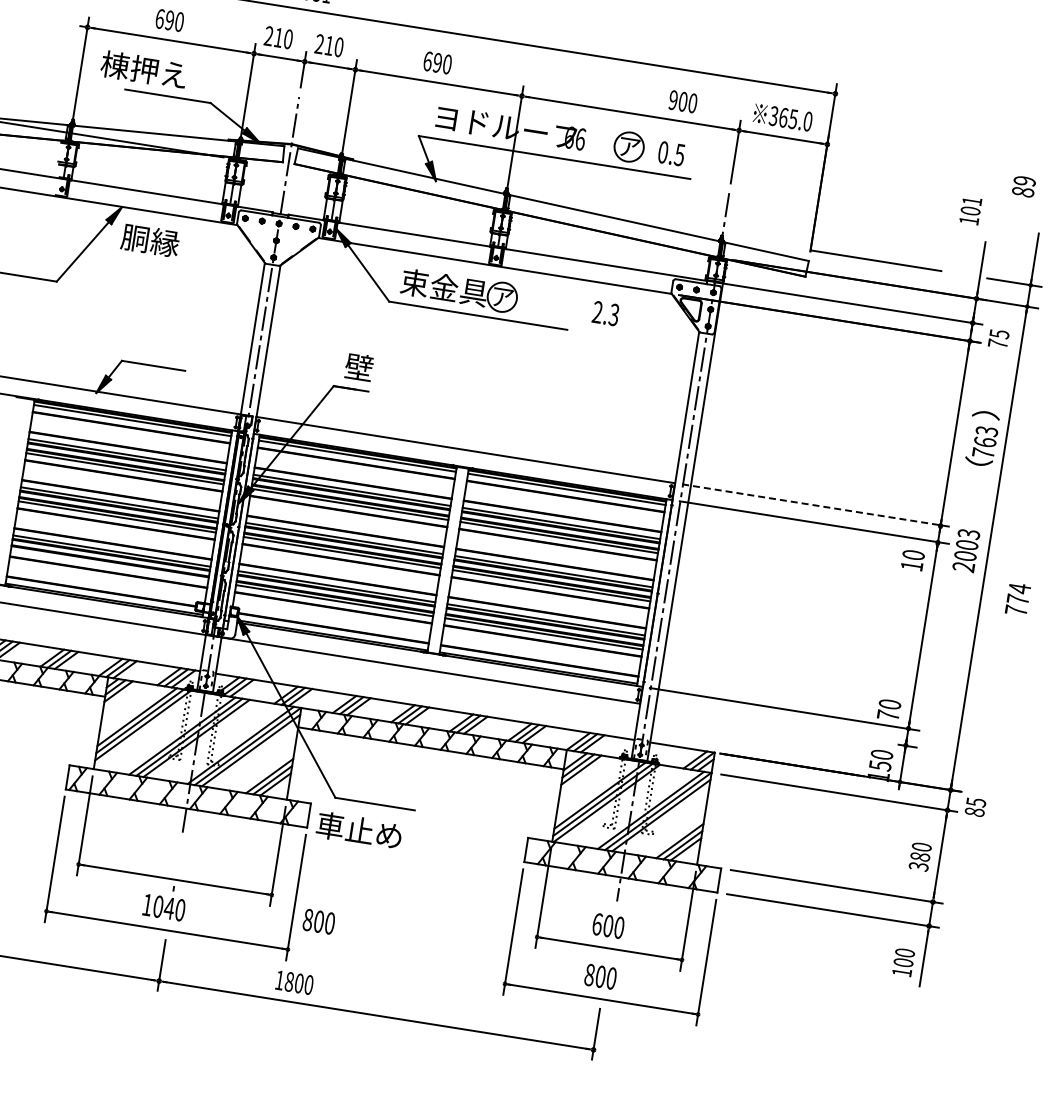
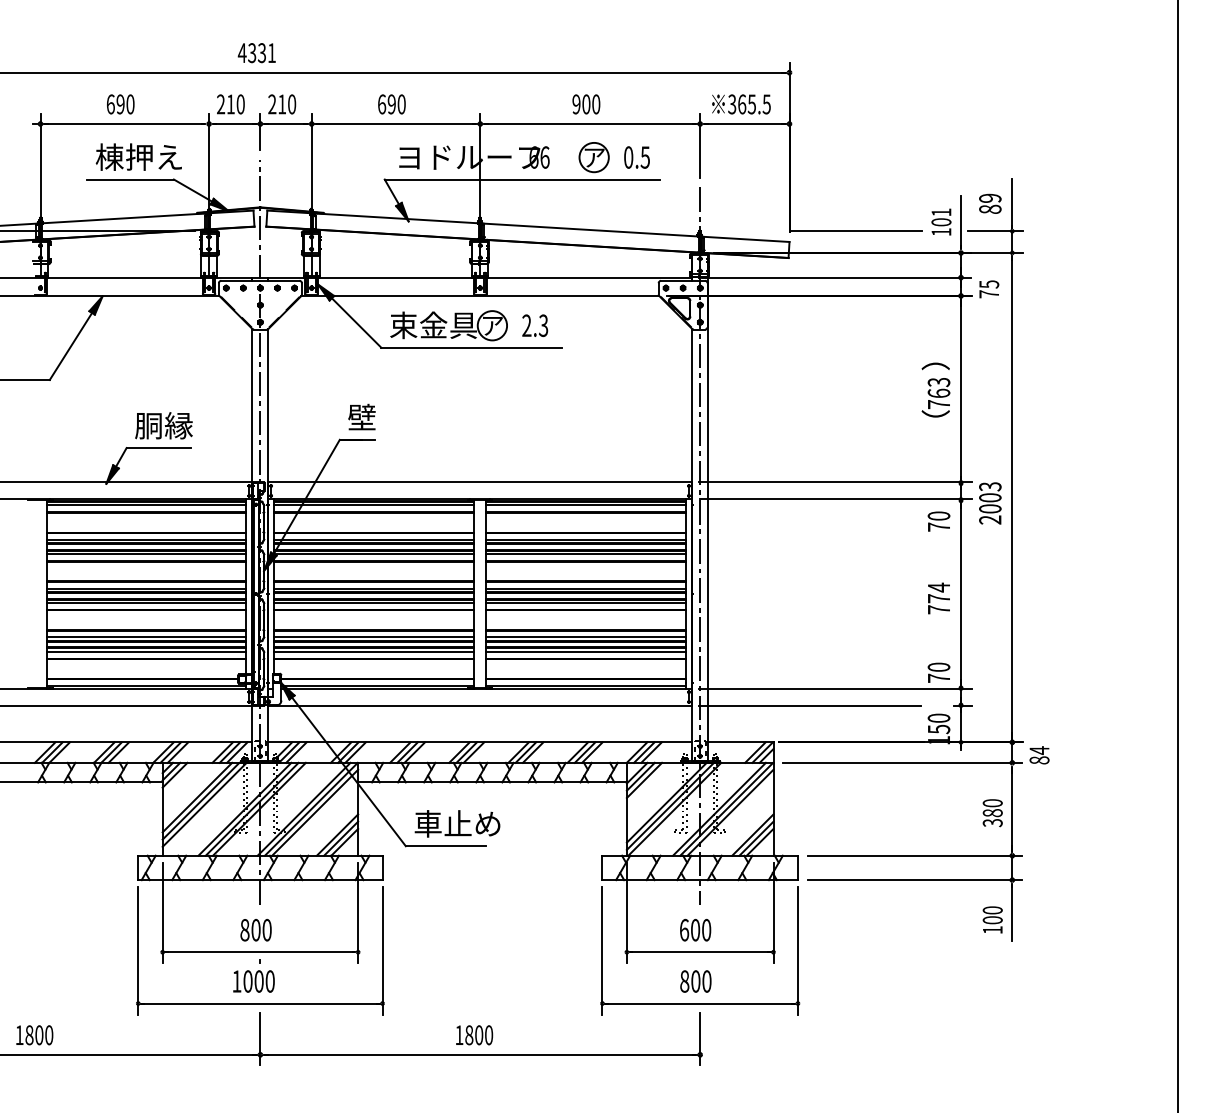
text: (143, 69) -> (138, 156), moved
text: (683, 101) -> (586, 104), moved
text: (807, 121) -> (766, 104), 365.0 -> 365.5
text: (1024, 186) -> (990, 203), moved
text: (970, 210) -> (941, 221), moved
text: (150, 240) -> (163, 425), moved
text: (606, 313) -> (535, 325), moved
text: (982, 437) -> (935, 389), moved
line: (817, 505) -> (836, 482), dashed -> solid
line: (109, 564) -> (146, 651), added
text: (911, 565) -> (938, 526), 10 -> 70
text: (1017, 599) -> (938, 598), moved
line: (756, 721) -> (809, 705), added
text: (976, 802) -> (1039, 750), 85 -> 84
text: (359, 830) -> (457, 823), moved
text: (169, 908) -> (259, 981), 1040 -> 1000
text: (318, 921) -> (255, 930), moved
text: (294, 982) -> (474, 1035), moved

